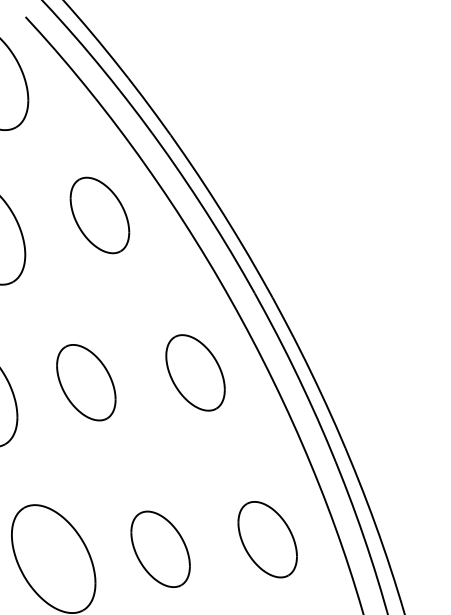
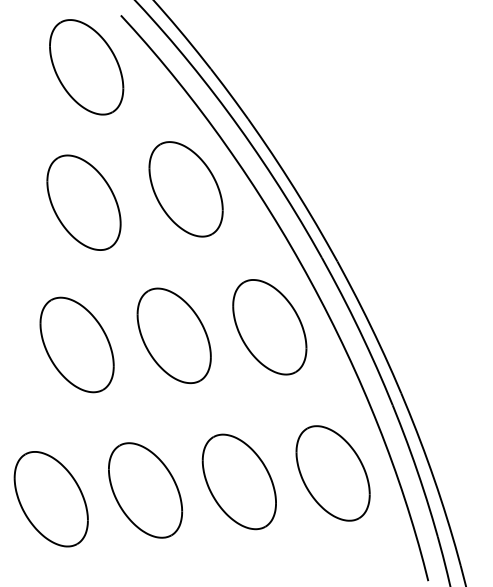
part: (99, 215) -> (185, 189), size x1.43
part: (195, 373) -> (269, 327), size x1.43
part: (85, 382) -> (173, 335), size x1.43
part: (267, 539) -> (332, 473), size x1.43
part: (159, 548) -> (238, 481), size x1.43

